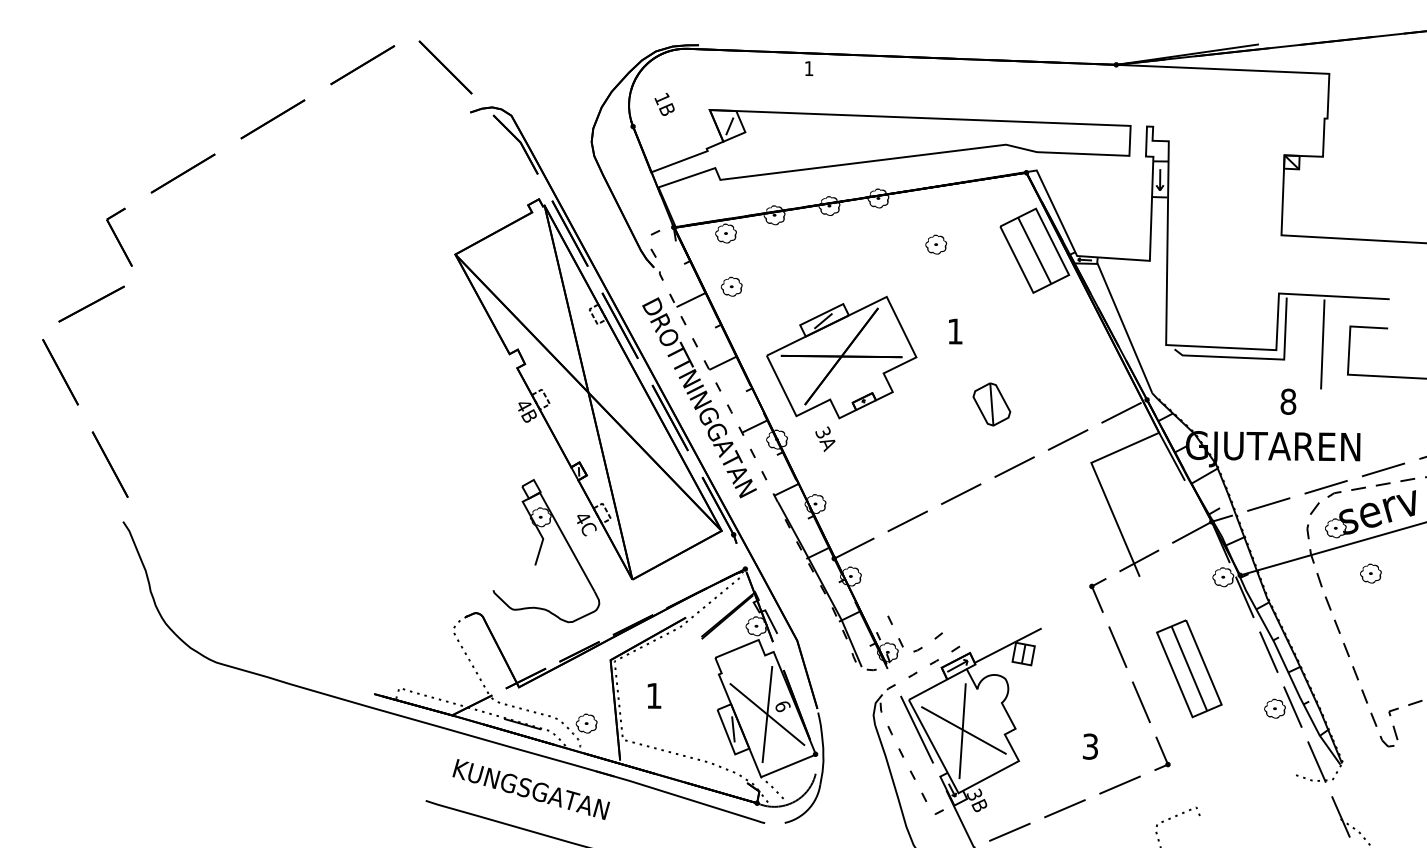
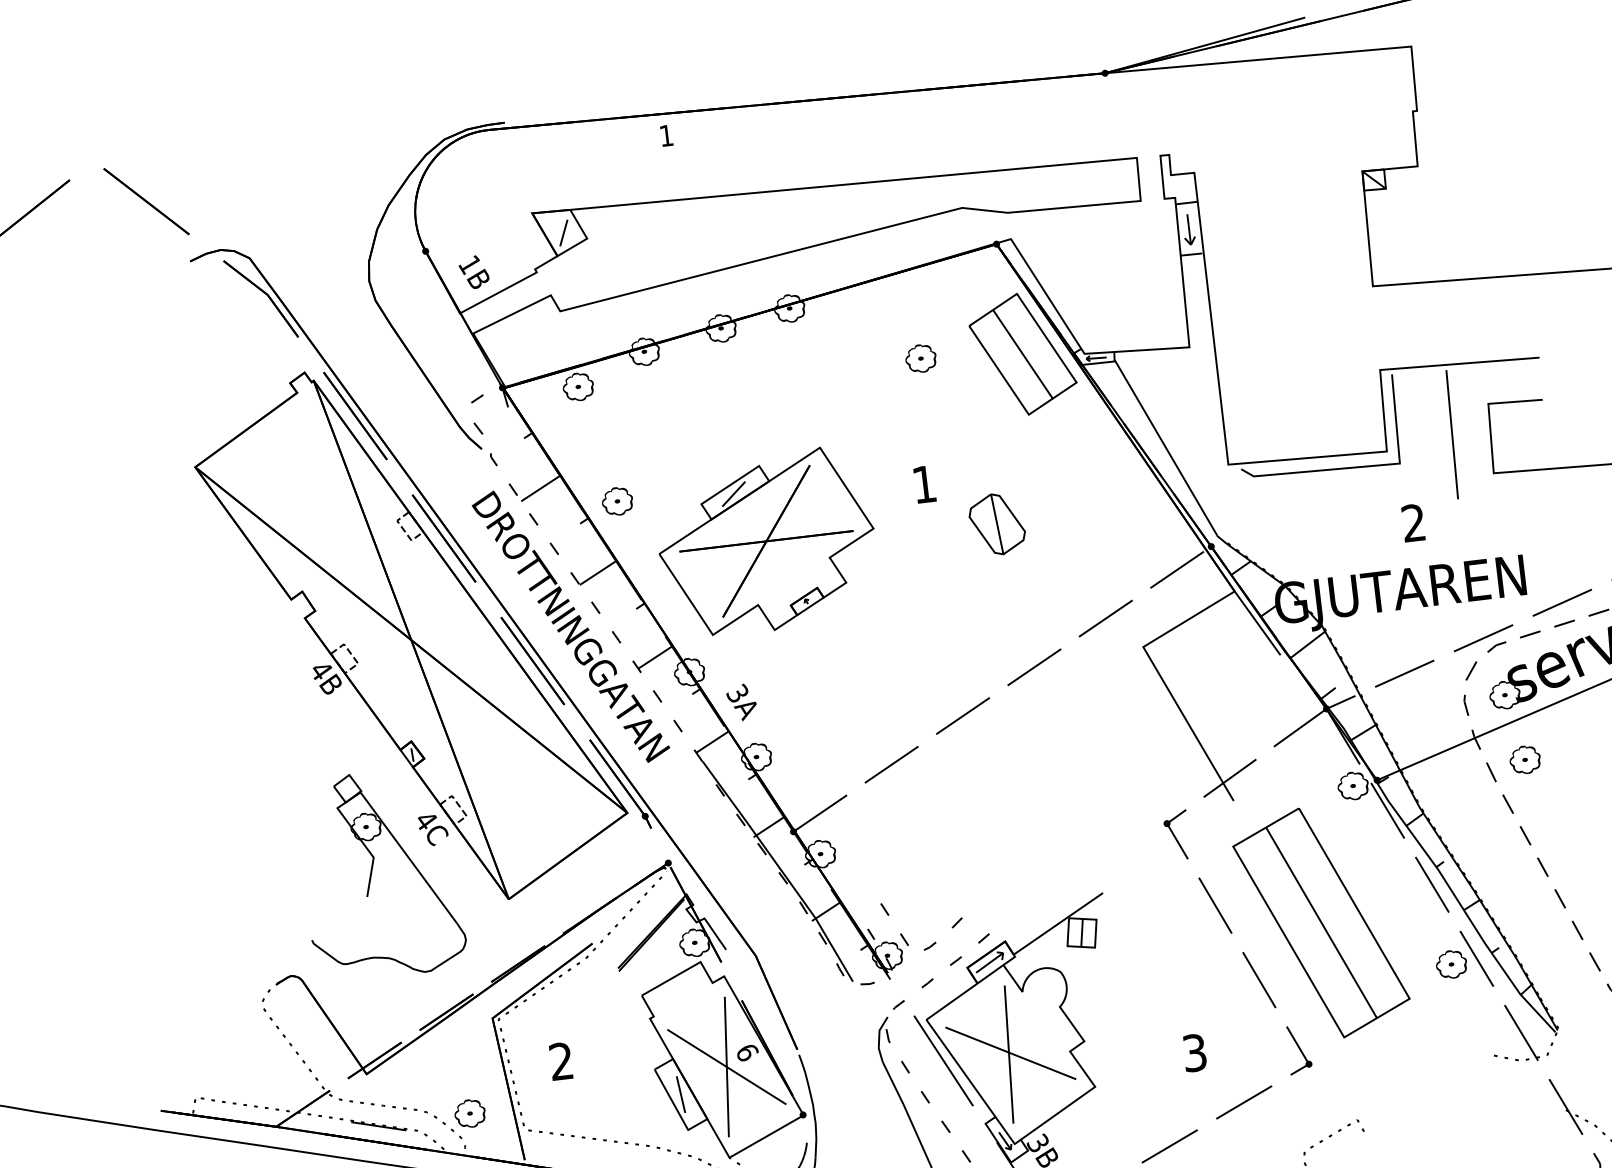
text: (664, 104) -> (474, 272), moved
part: (936, 244) -> (921, 358), moved
part: (731, 286) -> (617, 501), moved
text: (1288, 401) -> (1413, 522), 8 -> 2
part: (991, 404) -> (996, 524), moved
text: (825, 438) -> (742, 701), moved
part: (1370, 573) -> (1524, 759), moved
part: (1189, 668) -> (1321, 922), size x1.67
text: (653, 695) -> (560, 1060), 1 -> 2

